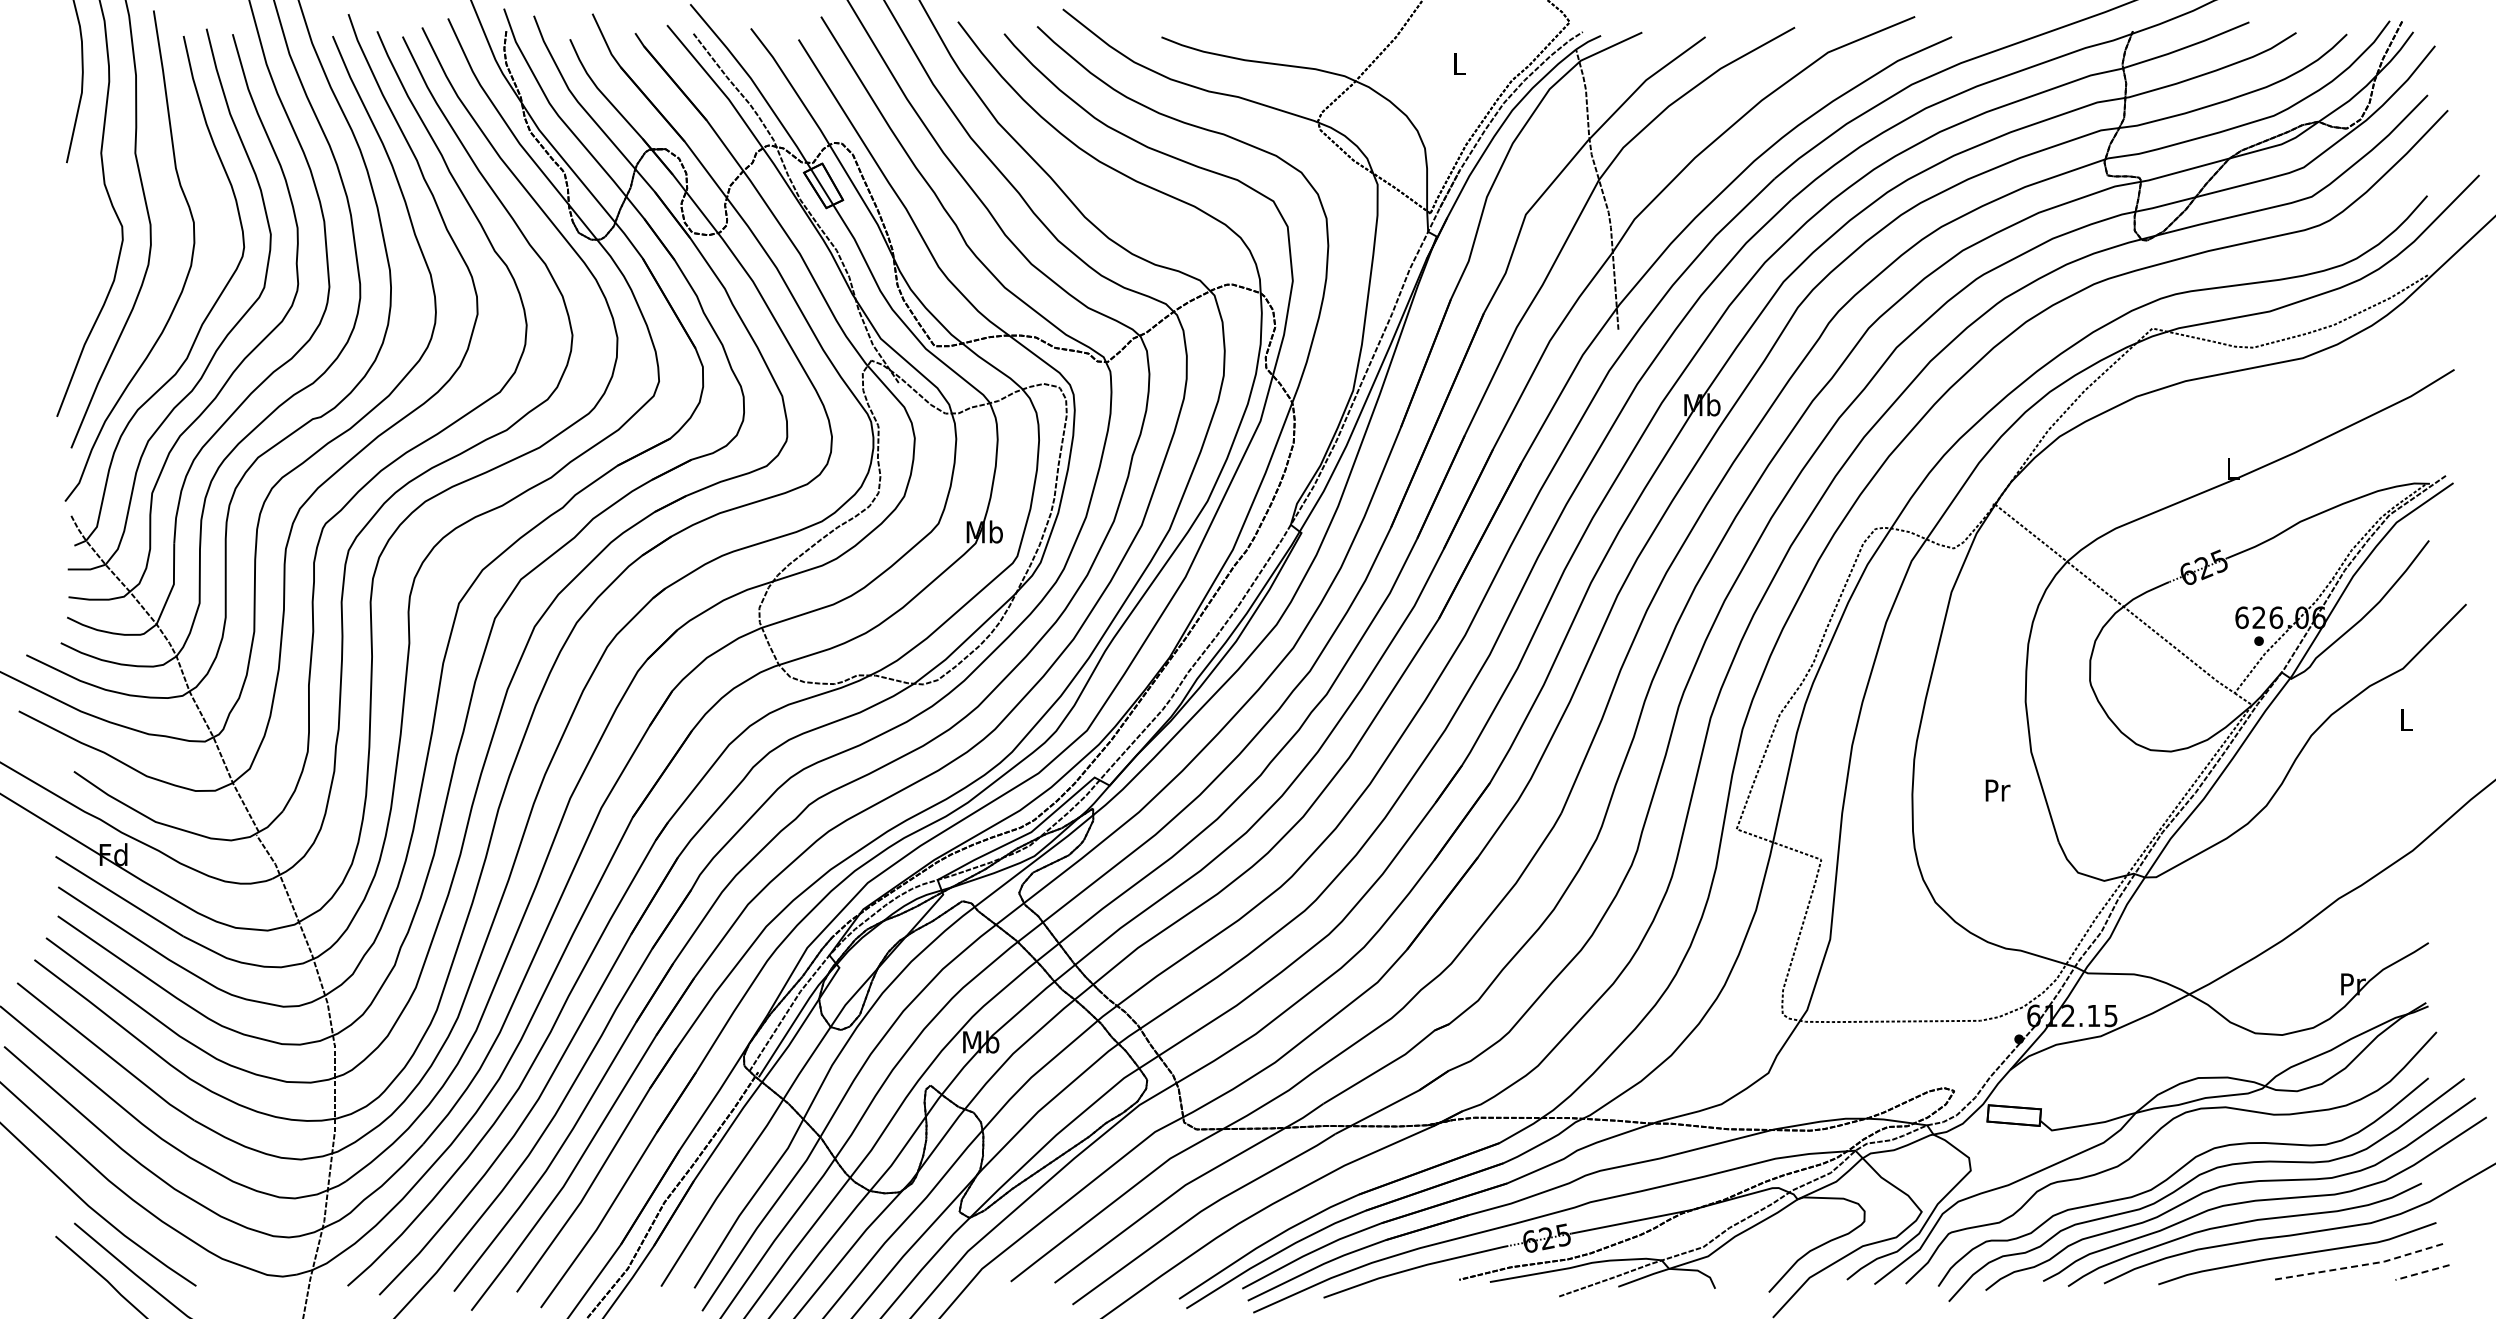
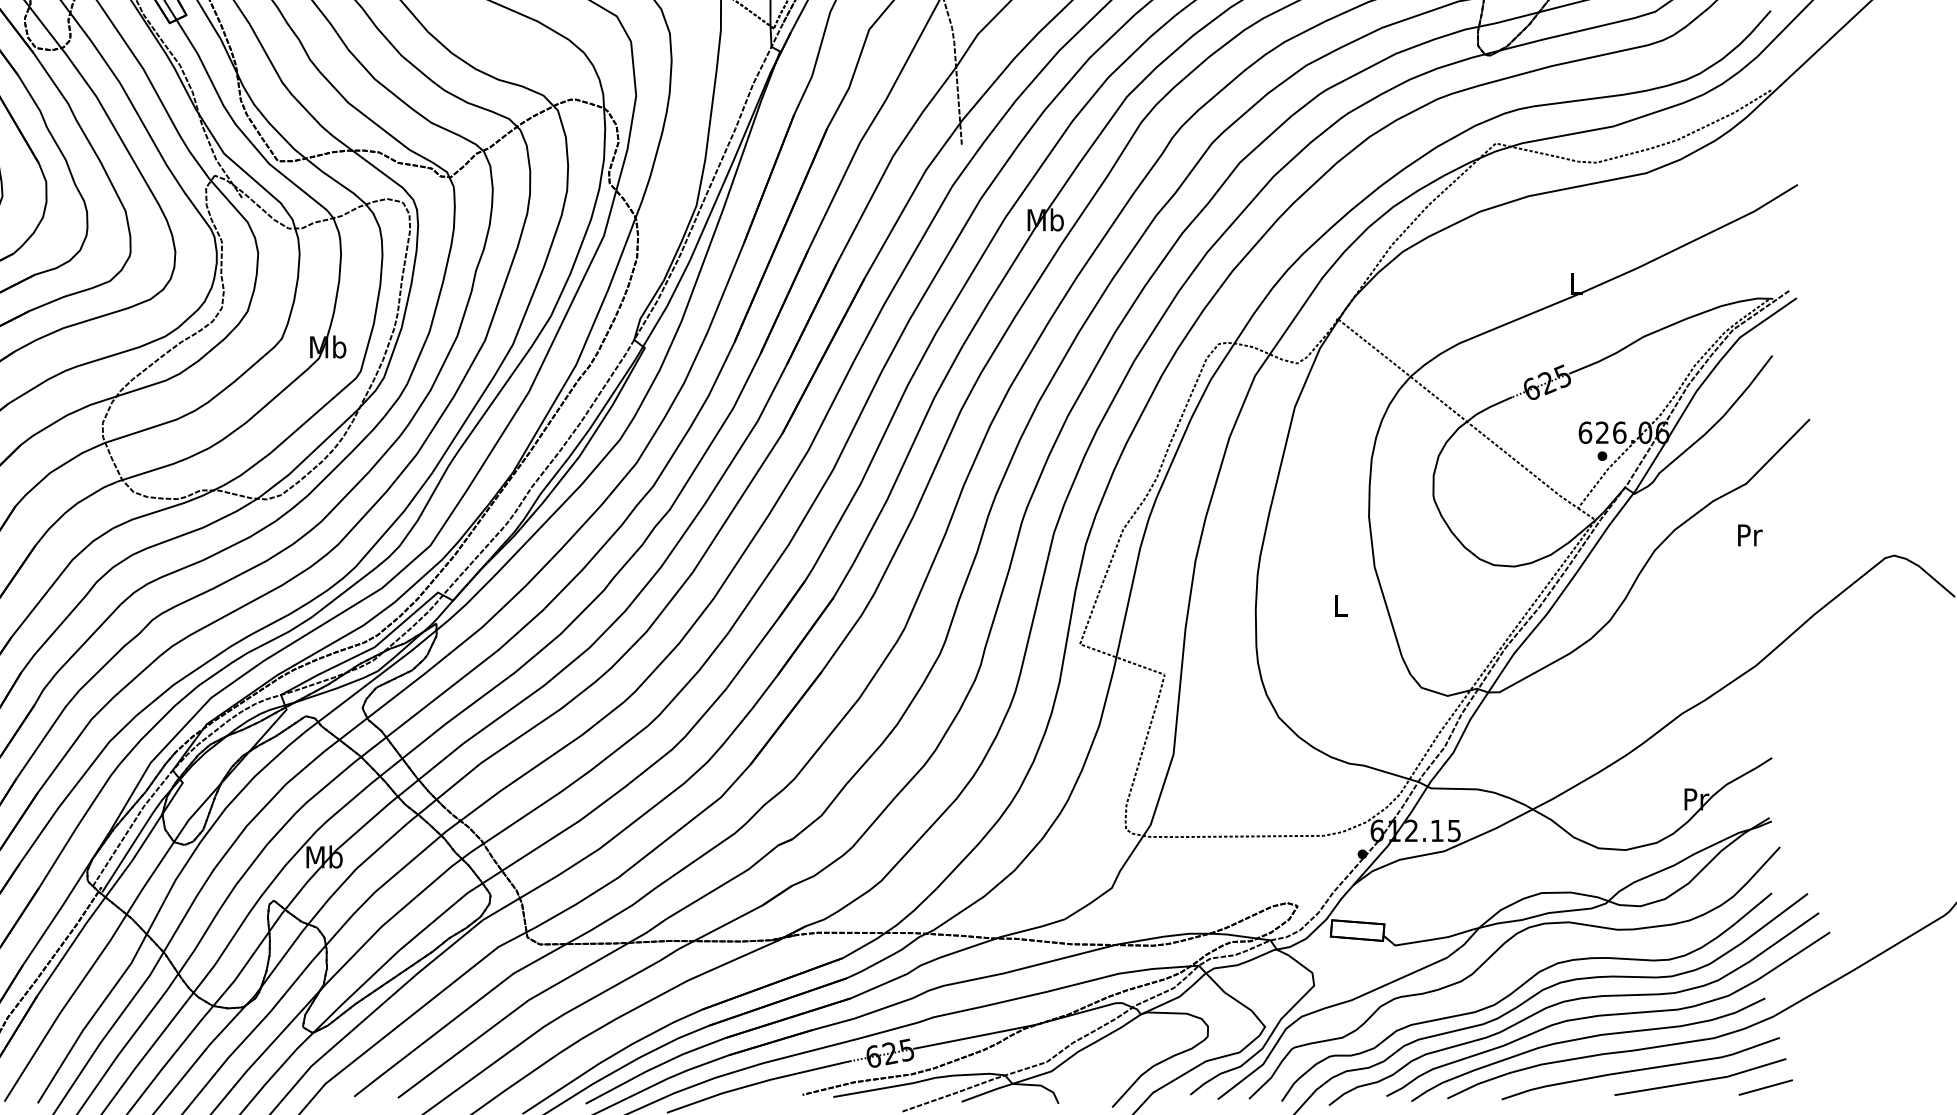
text: (2406, 720) -> (1749, 535), L -> Pr
text: (1997, 790) -> (1340, 605), Pr -> L
line: (2358, 1265) -> (1701, 1080), dashed -> solid
line: (2422, 1272) -> (1765, 1087), dashed -> solid

